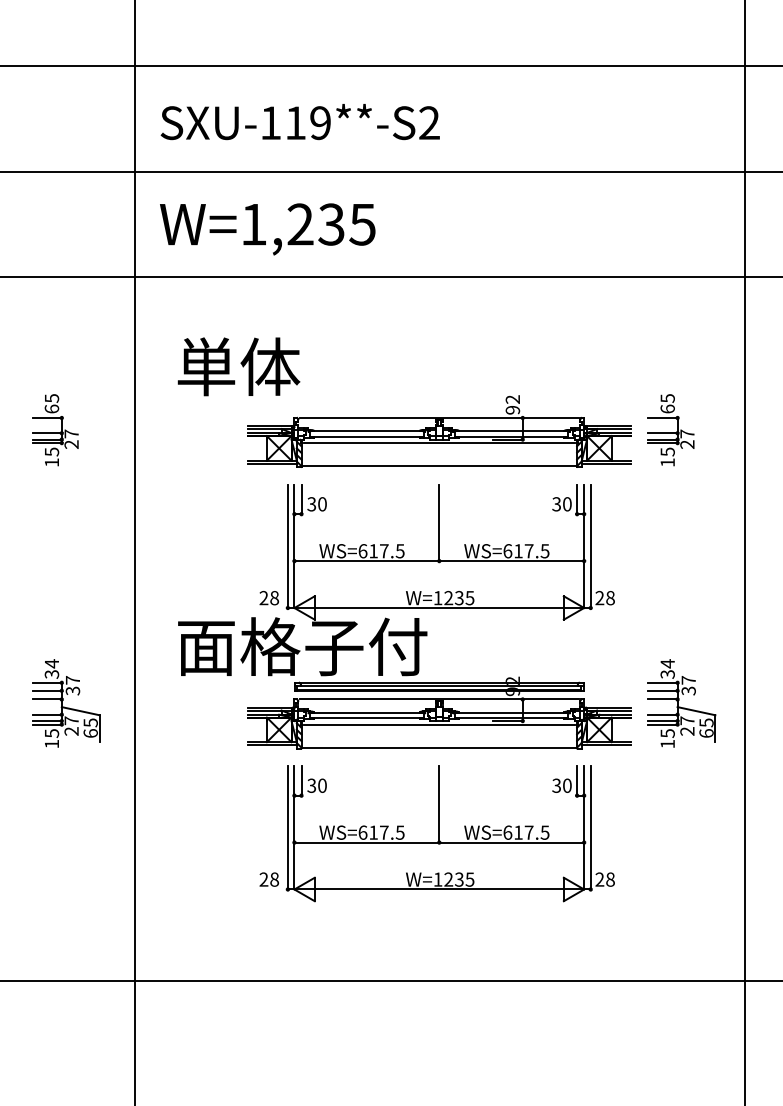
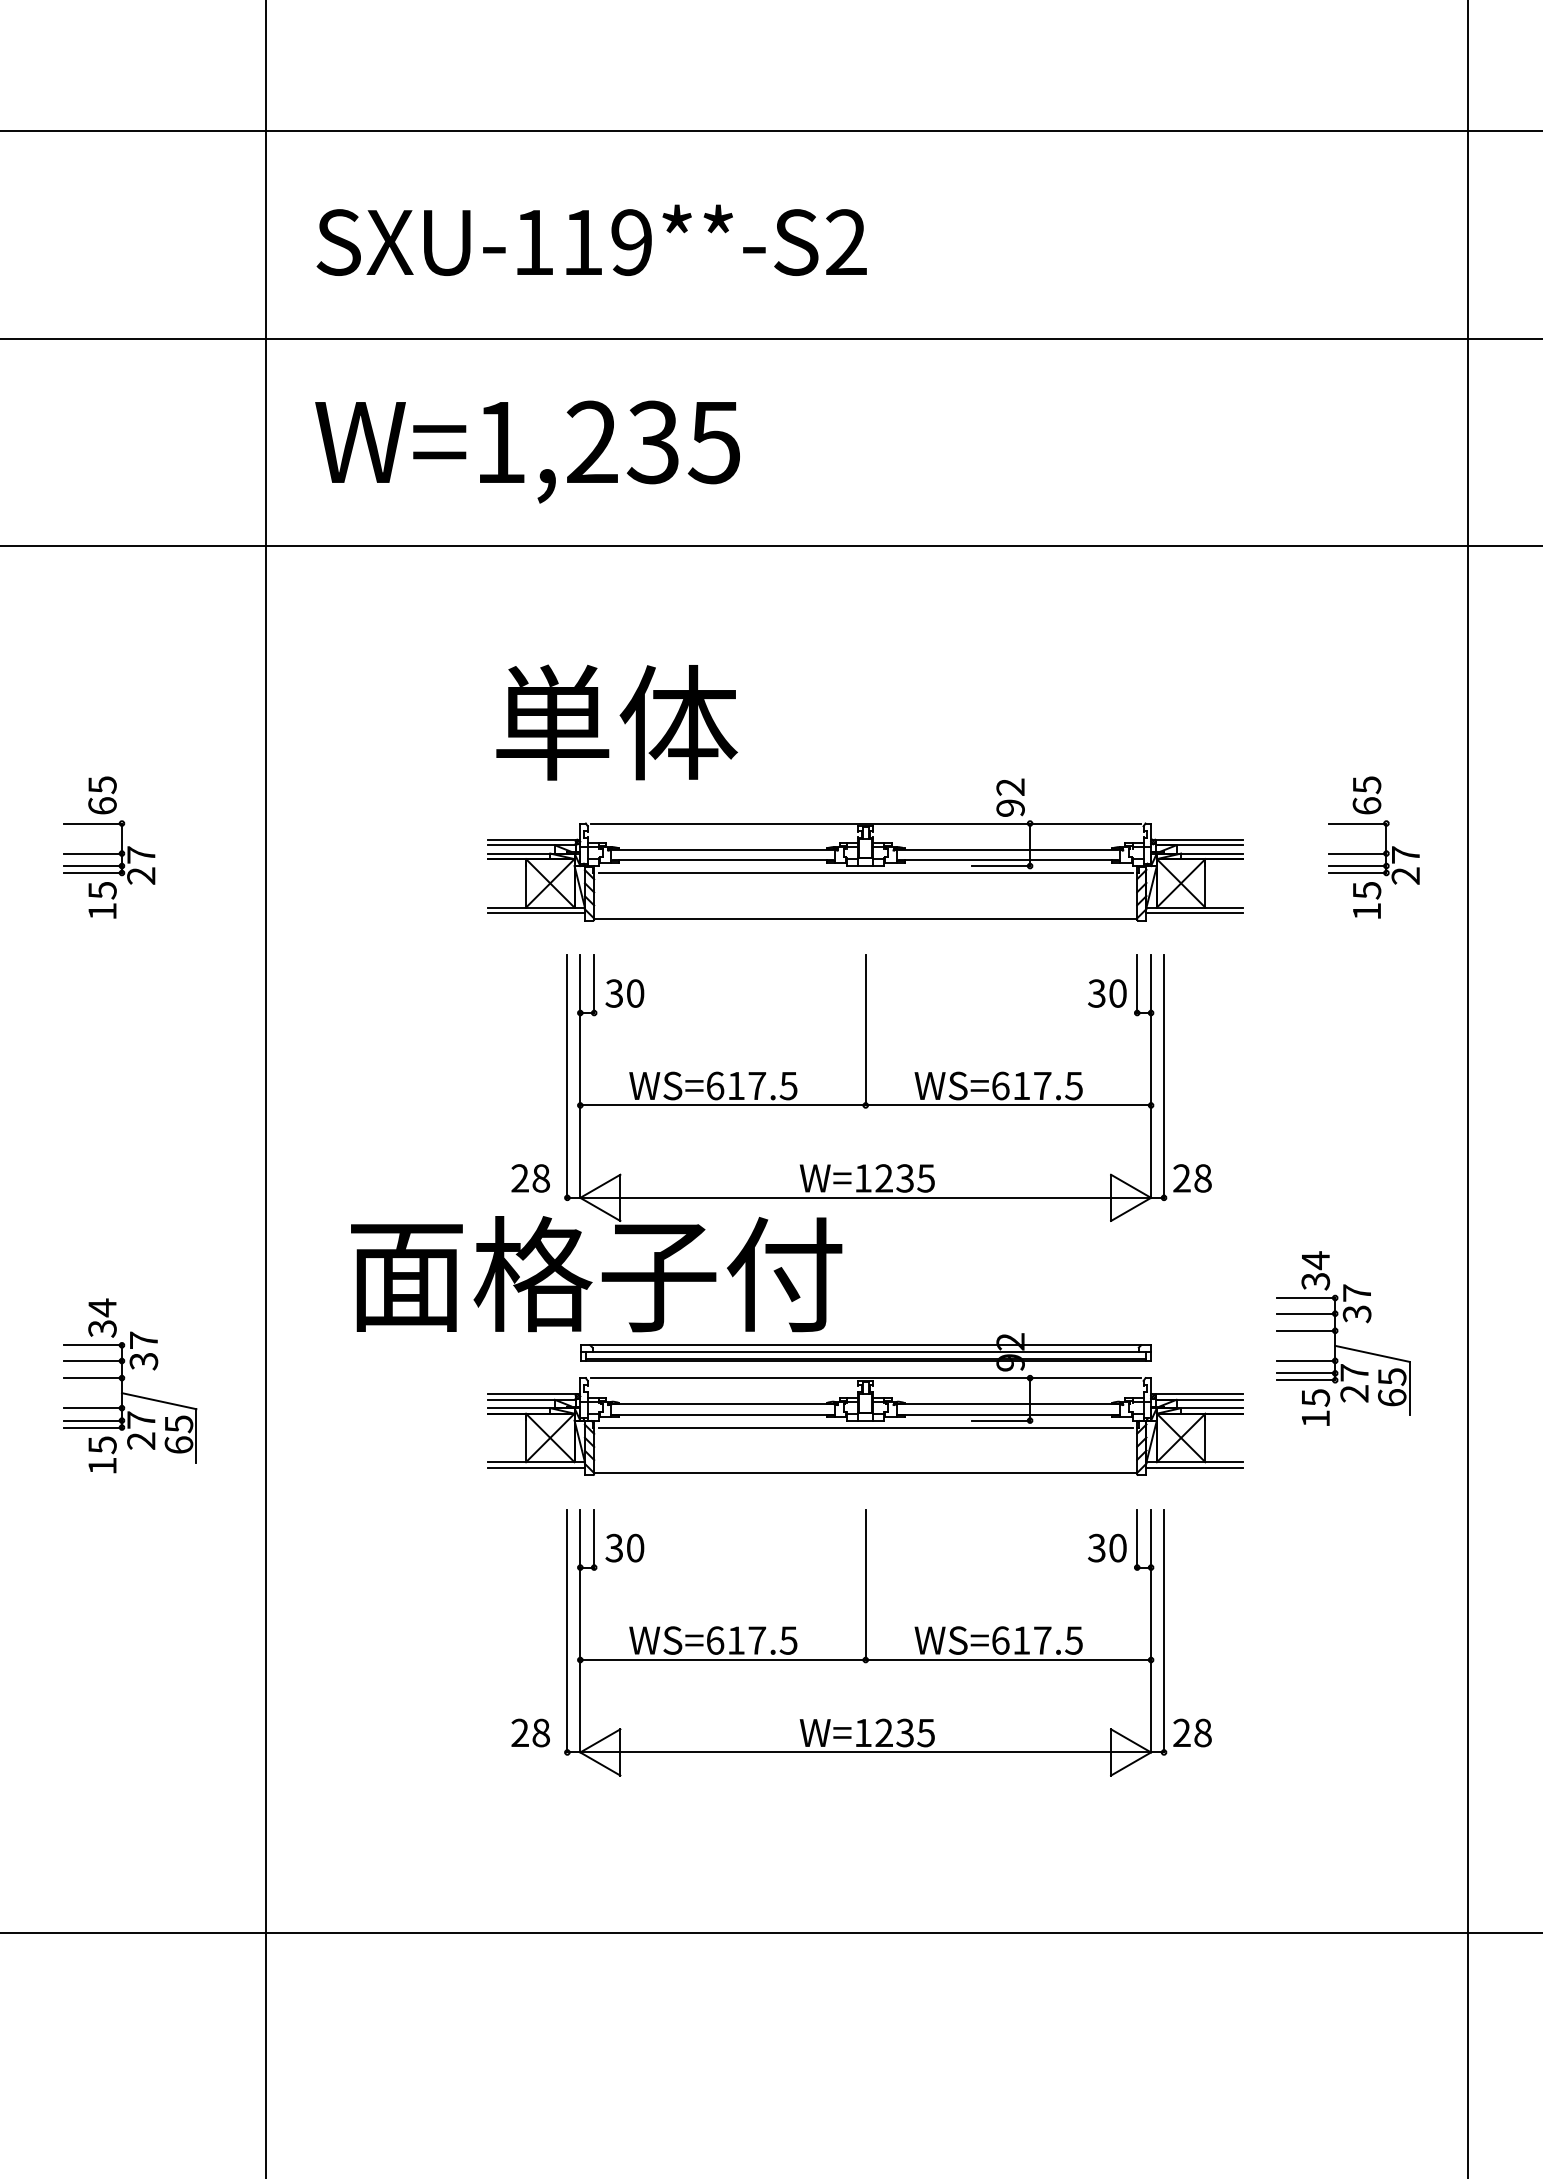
text: (238, 366) -> (615, 722), moved
part: (670, 430) -> (1372, 848), moved
part: (681, 703) -> (1342, 1338), moved

